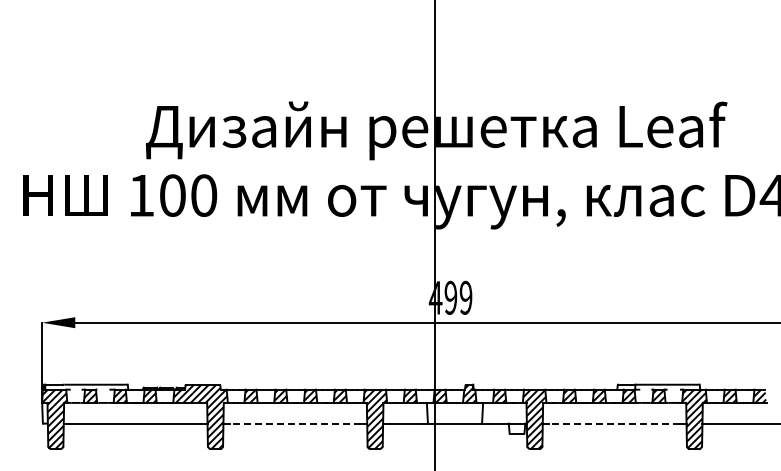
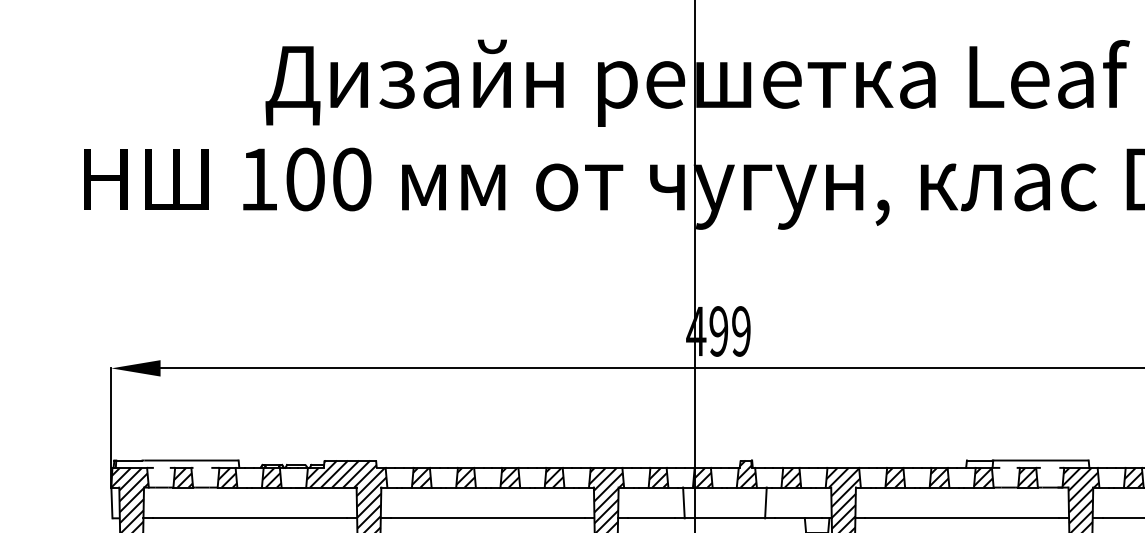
line: (294, 423) -> (486, 518), dashed -> solid
line: (614, 423) -> (961, 518), dashed -> solid

